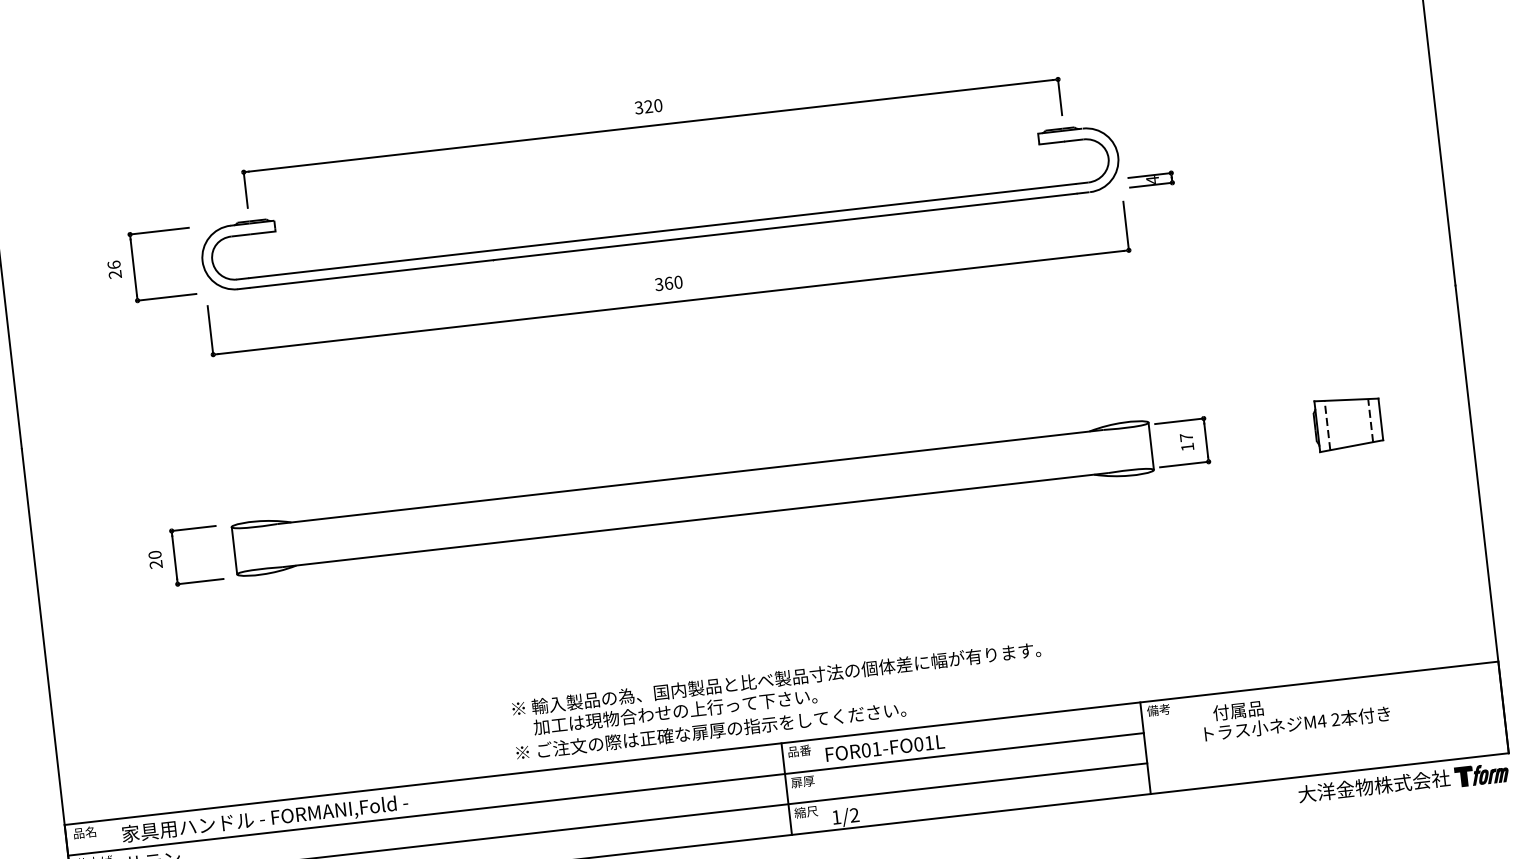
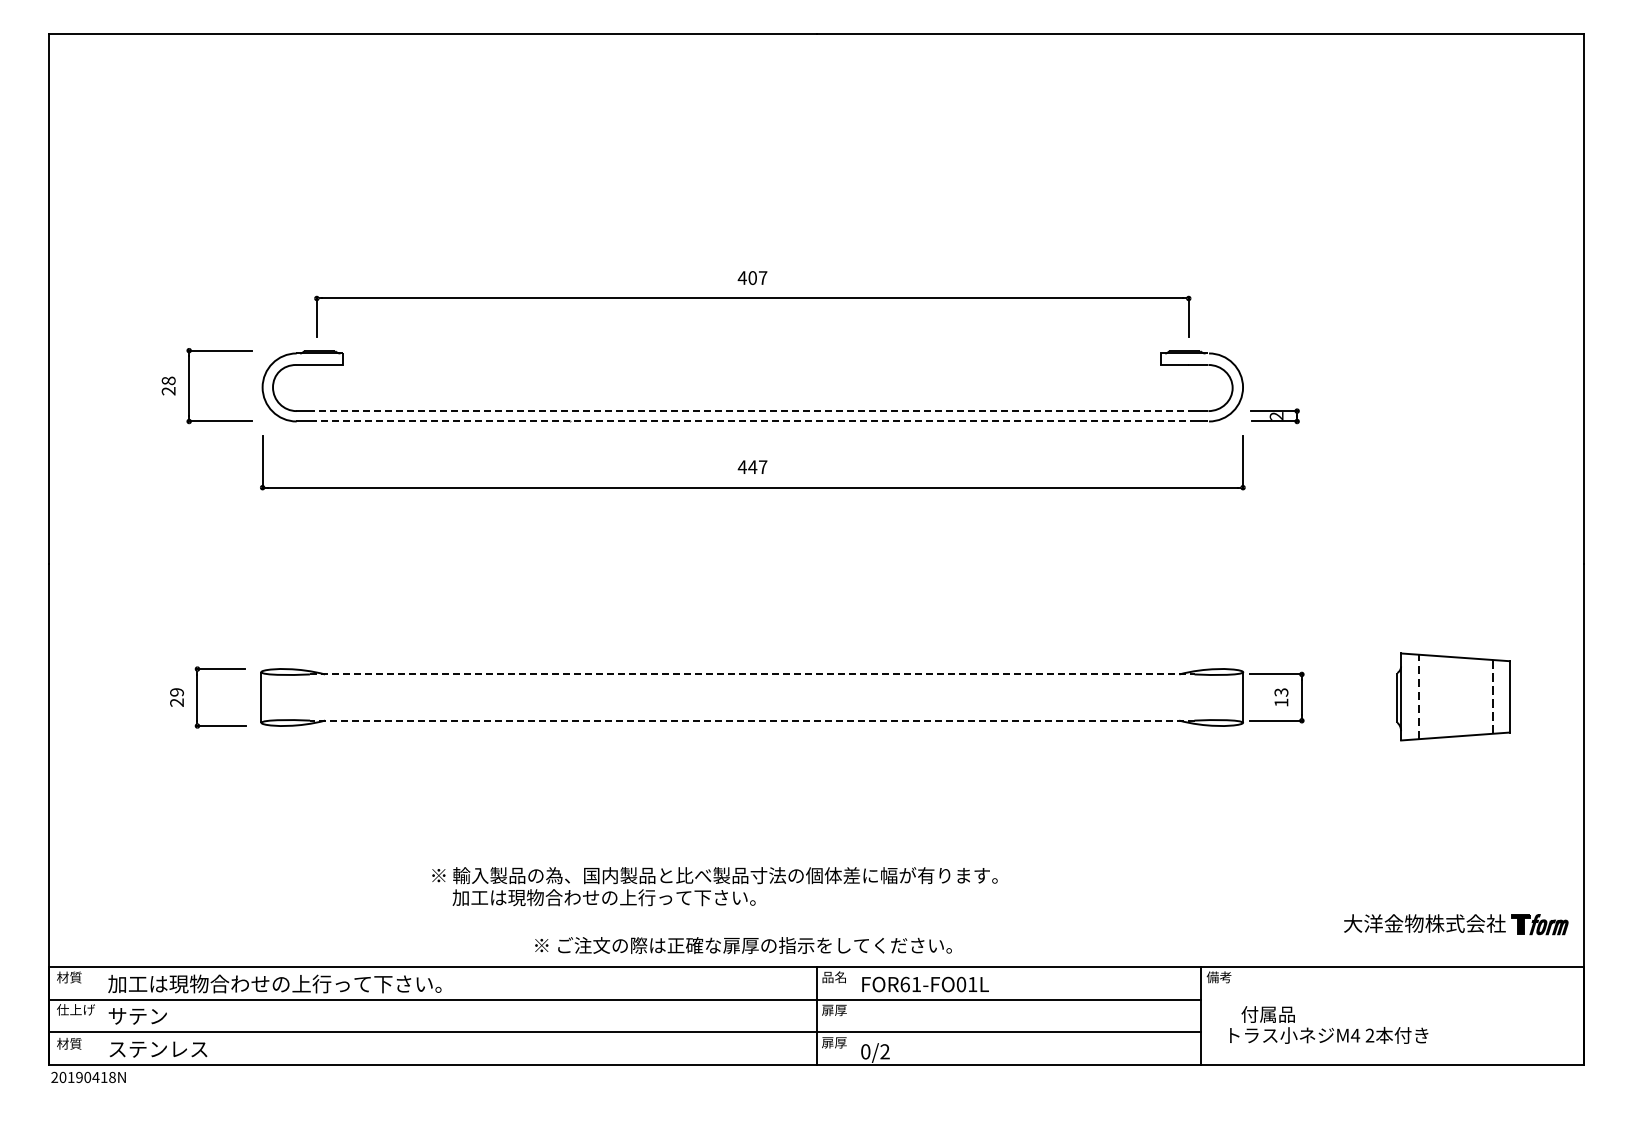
text: (648, 107) -> (752, 278), 320 -> 407
text: (1152, 179) -> (1276, 415), 4 -> 2
line: (661, 231) -> (751, 411), solid -> dashed
line: (663, 240) -> (752, 421), solid -> dashed
text: (113, 264) -> (168, 380), 26 -> 28
text: (668, 283) -> (752, 467), 360 -> 447
part: (1347, 422) -> (1453, 696), size x1.6
text: (1186, 437) -> (1281, 692), 17 -> 13
line: (690, 477) -> (752, 674), solid -> dashed
line: (694, 520) -> (751, 720), solid -> dashed
text: (154, 555) -> (176, 692), 20 -> 29
text: (777, 689) -> (714, 886), moved
text: (1296, 713) -> (1329, 1024), moved
text: (805, 750) -> (840, 977), 品番 -> 品名
text: (865, 750) -> (904, 984), FOR01-FO01L -> FOR61-FO01L
part: (1403, 783) -> (1456, 924), moved
text: (805, 812) -> (833, 1042), 縮尺 -> 扉厚
text: (277, 817) -> (274, 984), 家具用ハンドル - FORMANI,Fold - -> 加工は現物合わせの上行って下さい。
text: (836, 817) -> (865, 1051), 1/2 -> 0/2
text: (84, 832) -> (69, 977), 品名 -> 材質

